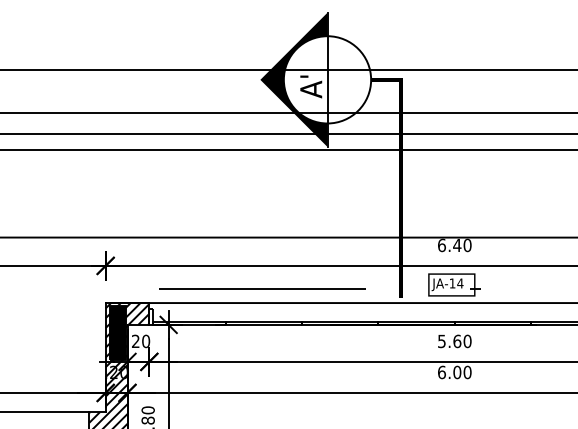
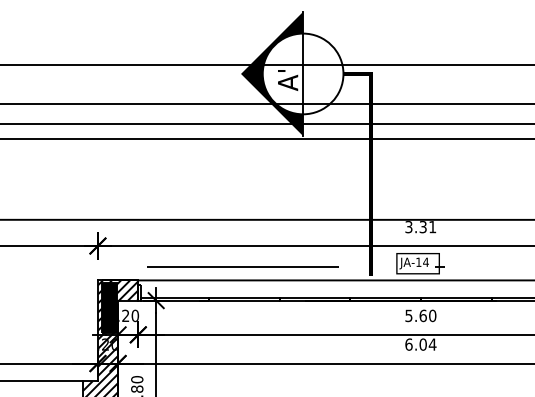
text: (454, 245) -> (420, 227), 6.40 -> 3.31
text: (467, 372) -> (432, 344), 6.00 -> 6.04

